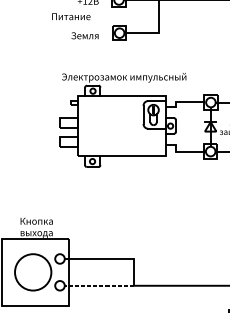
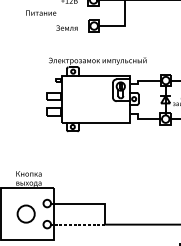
text: (71, 15) -> (41, 12), moved
circle: (32, 271) -> (25, 213), size x0.6

